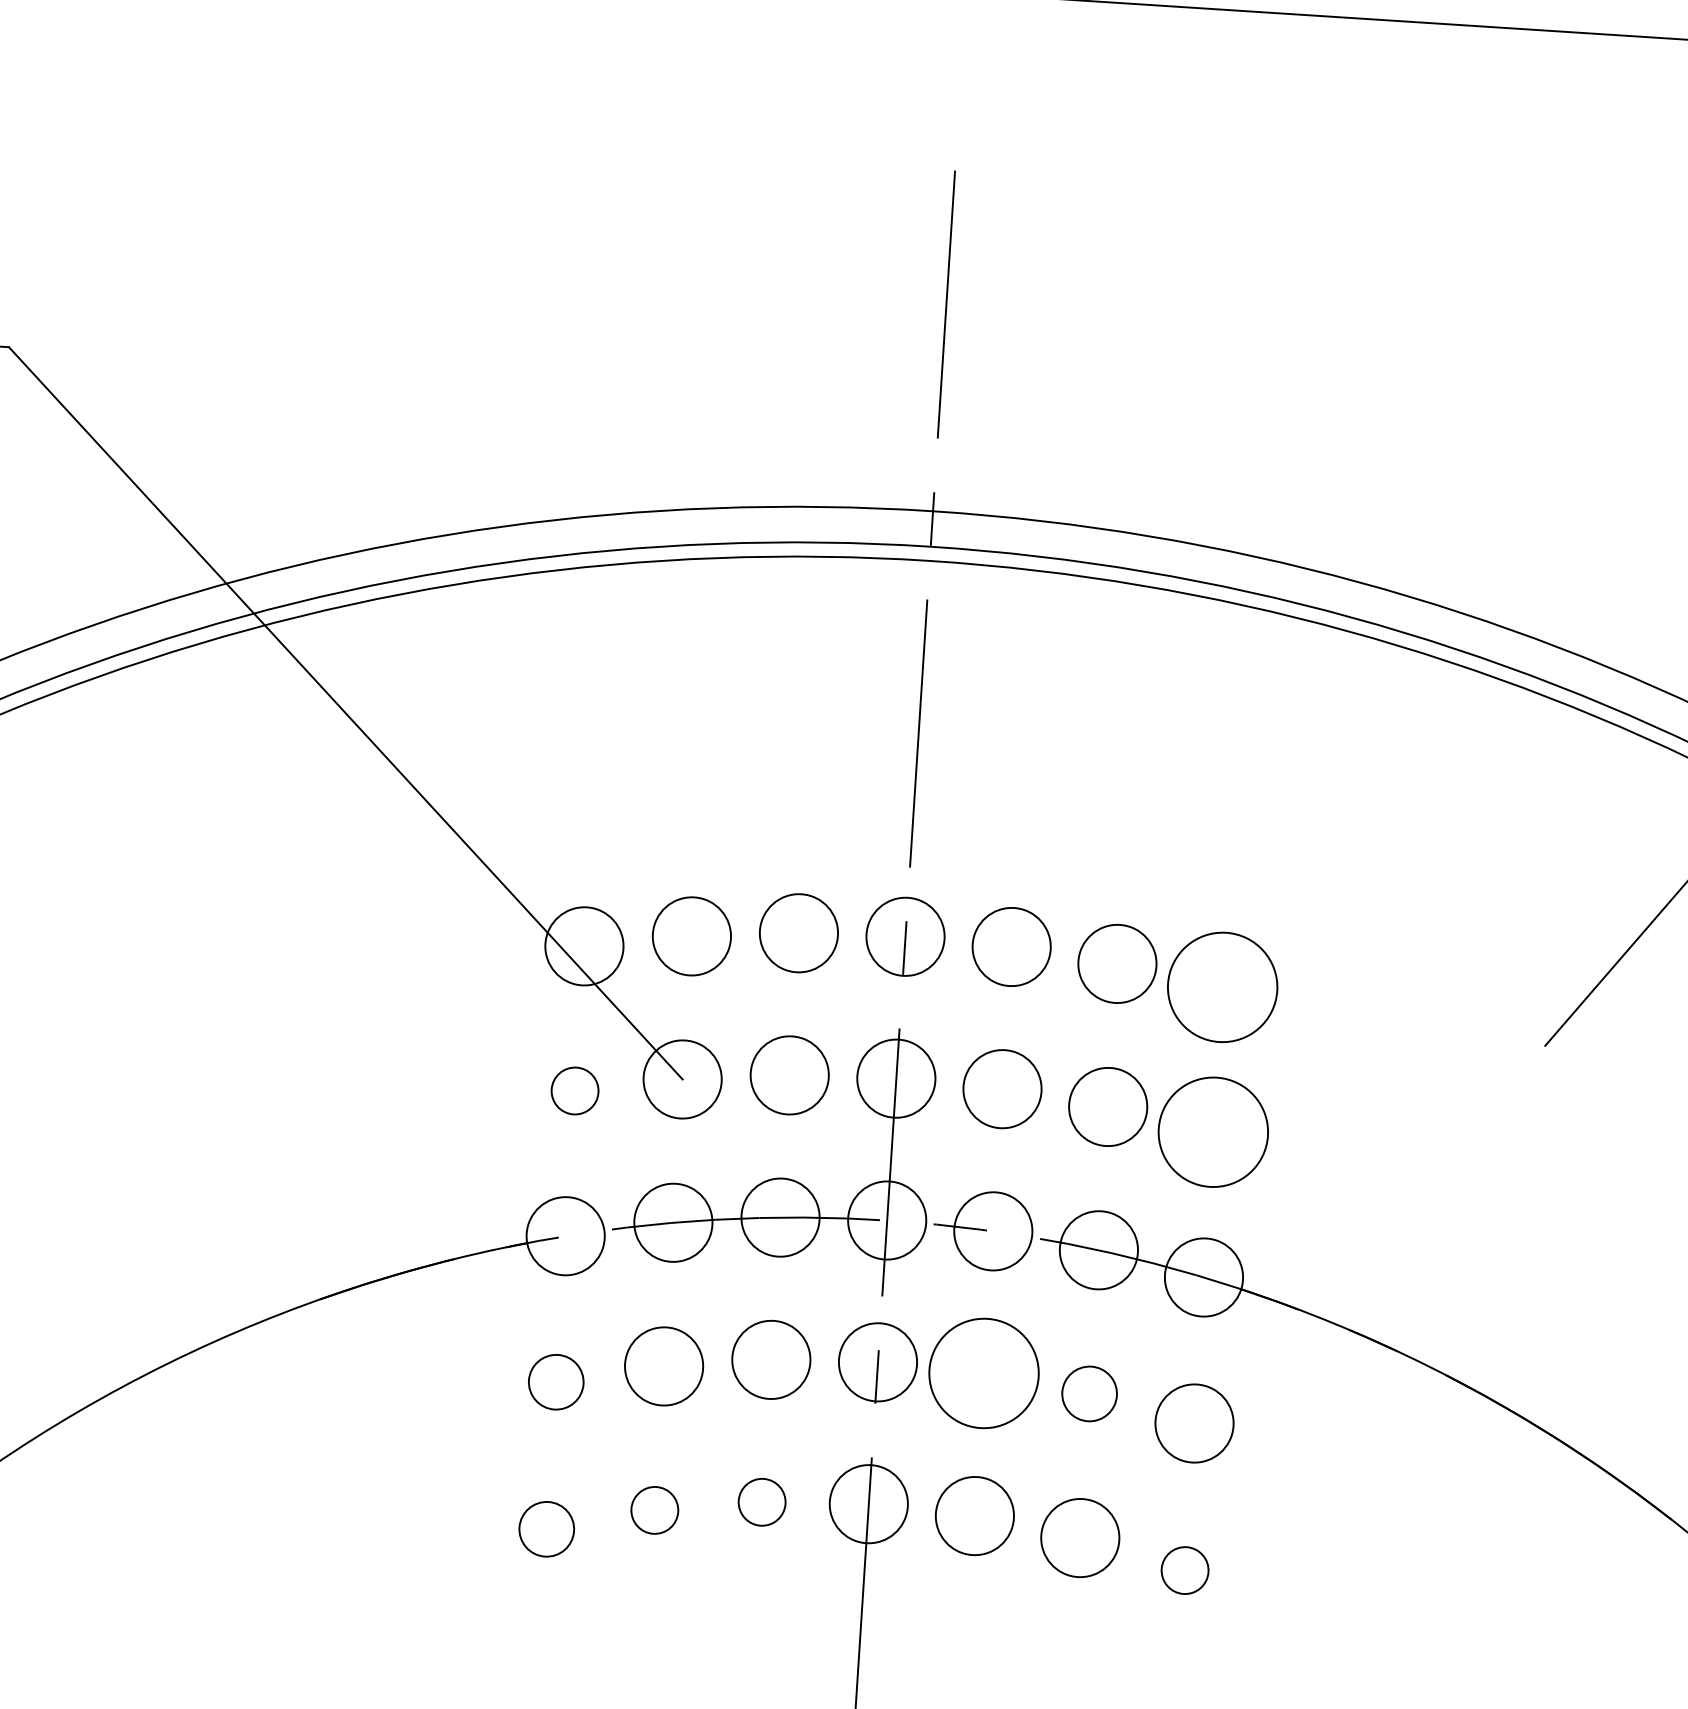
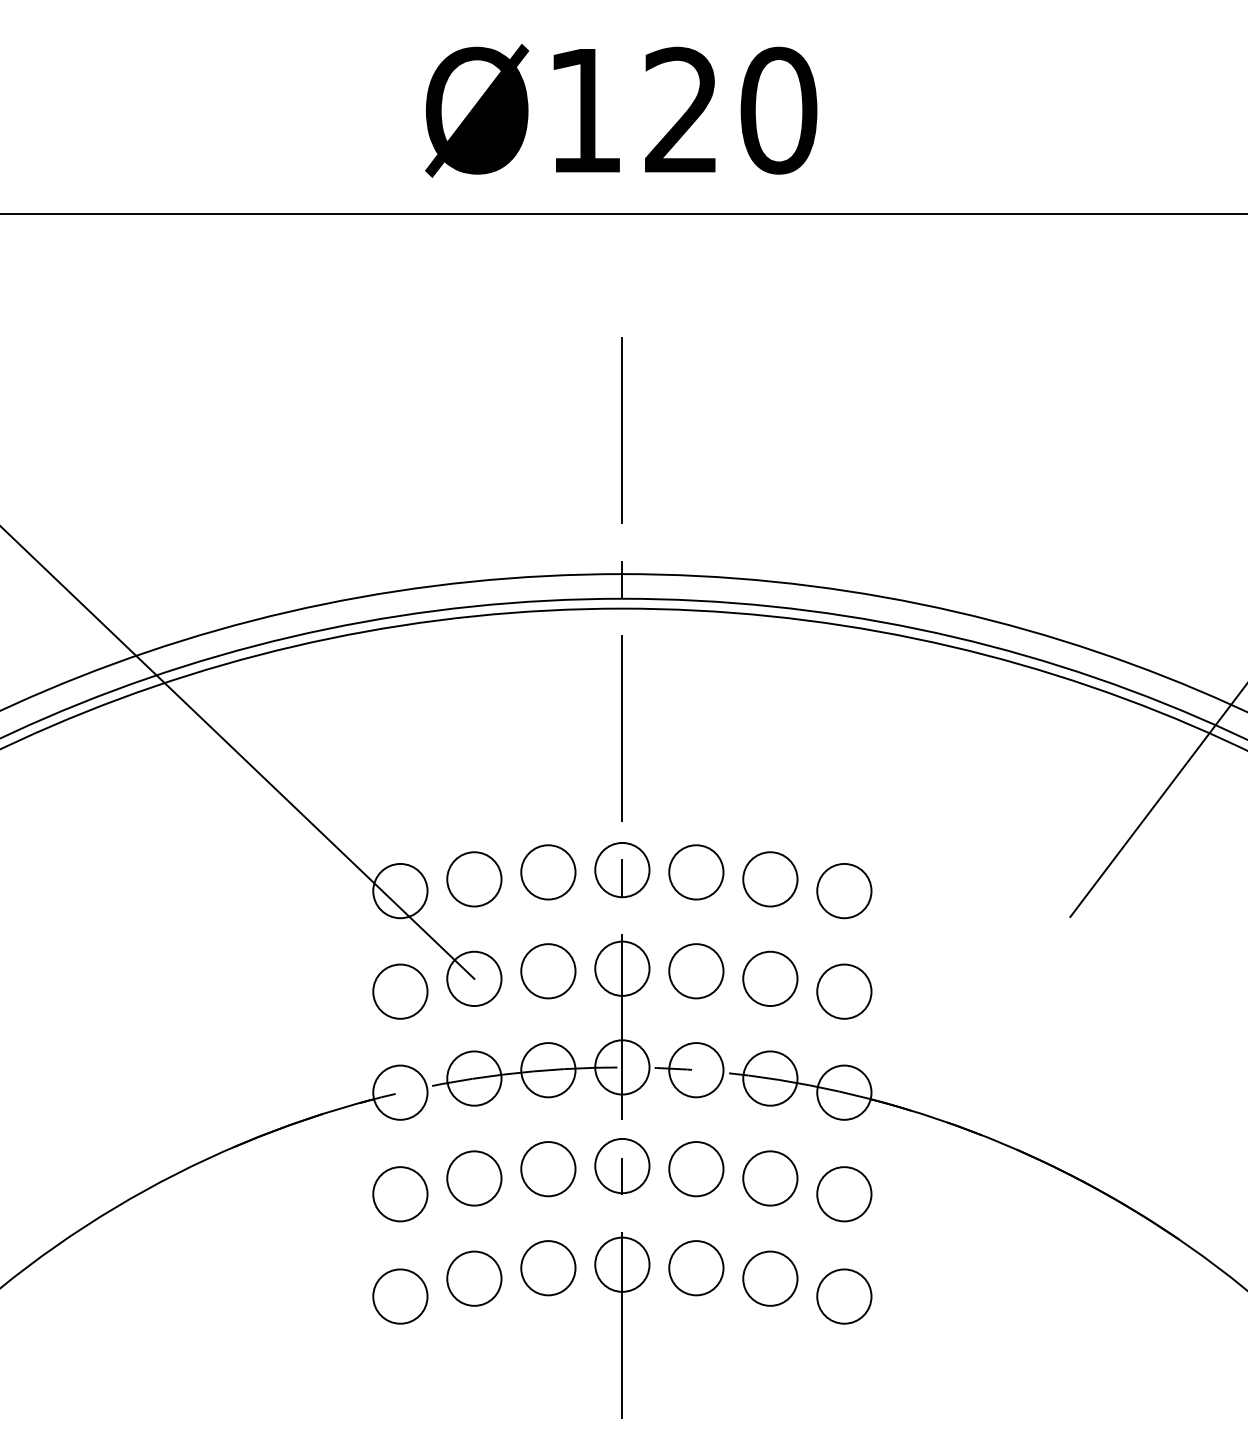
circle: (1222, 988) -> (844, 891), size x0.71
circle: (575, 1090) -> (400, 991), size x1.67
circle: (1213, 1132) -> (844, 991), size x0.71
circle: (984, 1374) -> (696, 1169), size x0.71
circle: (556, 1382) -> (400, 1194), size x1.43
circle: (1089, 1393) -> (770, 1178), size x1.43
circle: (762, 1502) -> (548, 1268), size x1.67
circle: (654, 1510) -> (474, 1278), size x1.67
circle: (546, 1529) -> (400, 1296), size x1.43
circle: (1185, 1570) -> (844, 1296), size x1.67

